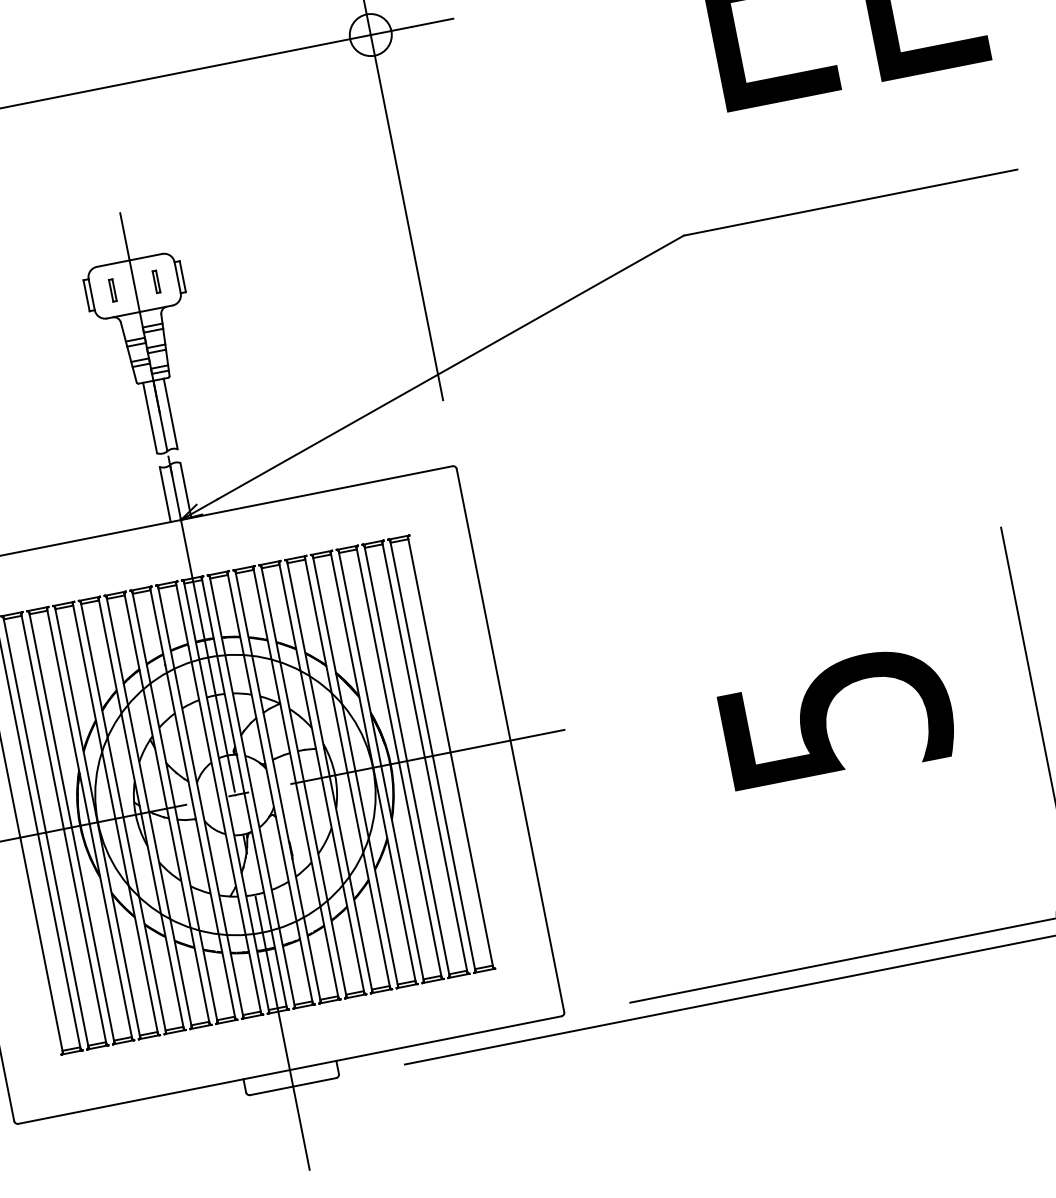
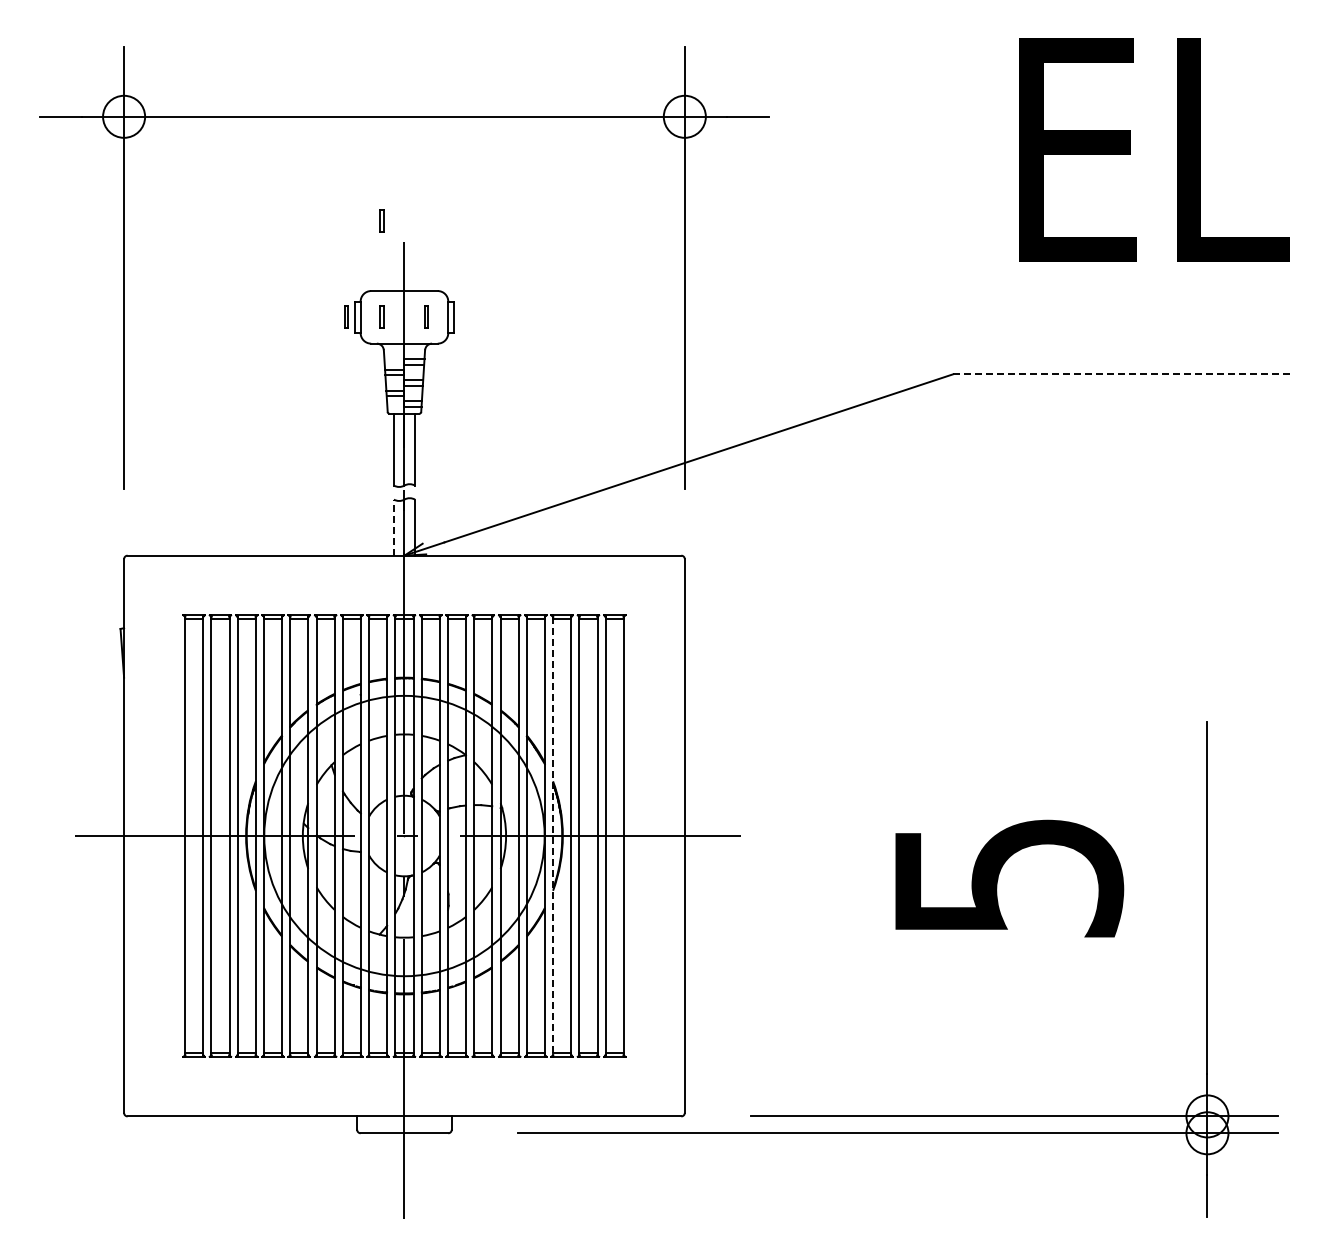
part: (93, 195) -> (381, 220), added
line: (851, 202) -> (1123, 374), solid -> dashed
line: (76, 296) -> (345, 316), added
line: (164, 494) -> (393, 527), solid -> dashed
line: (381, 766) -> (553, 836), solid -> dashed

